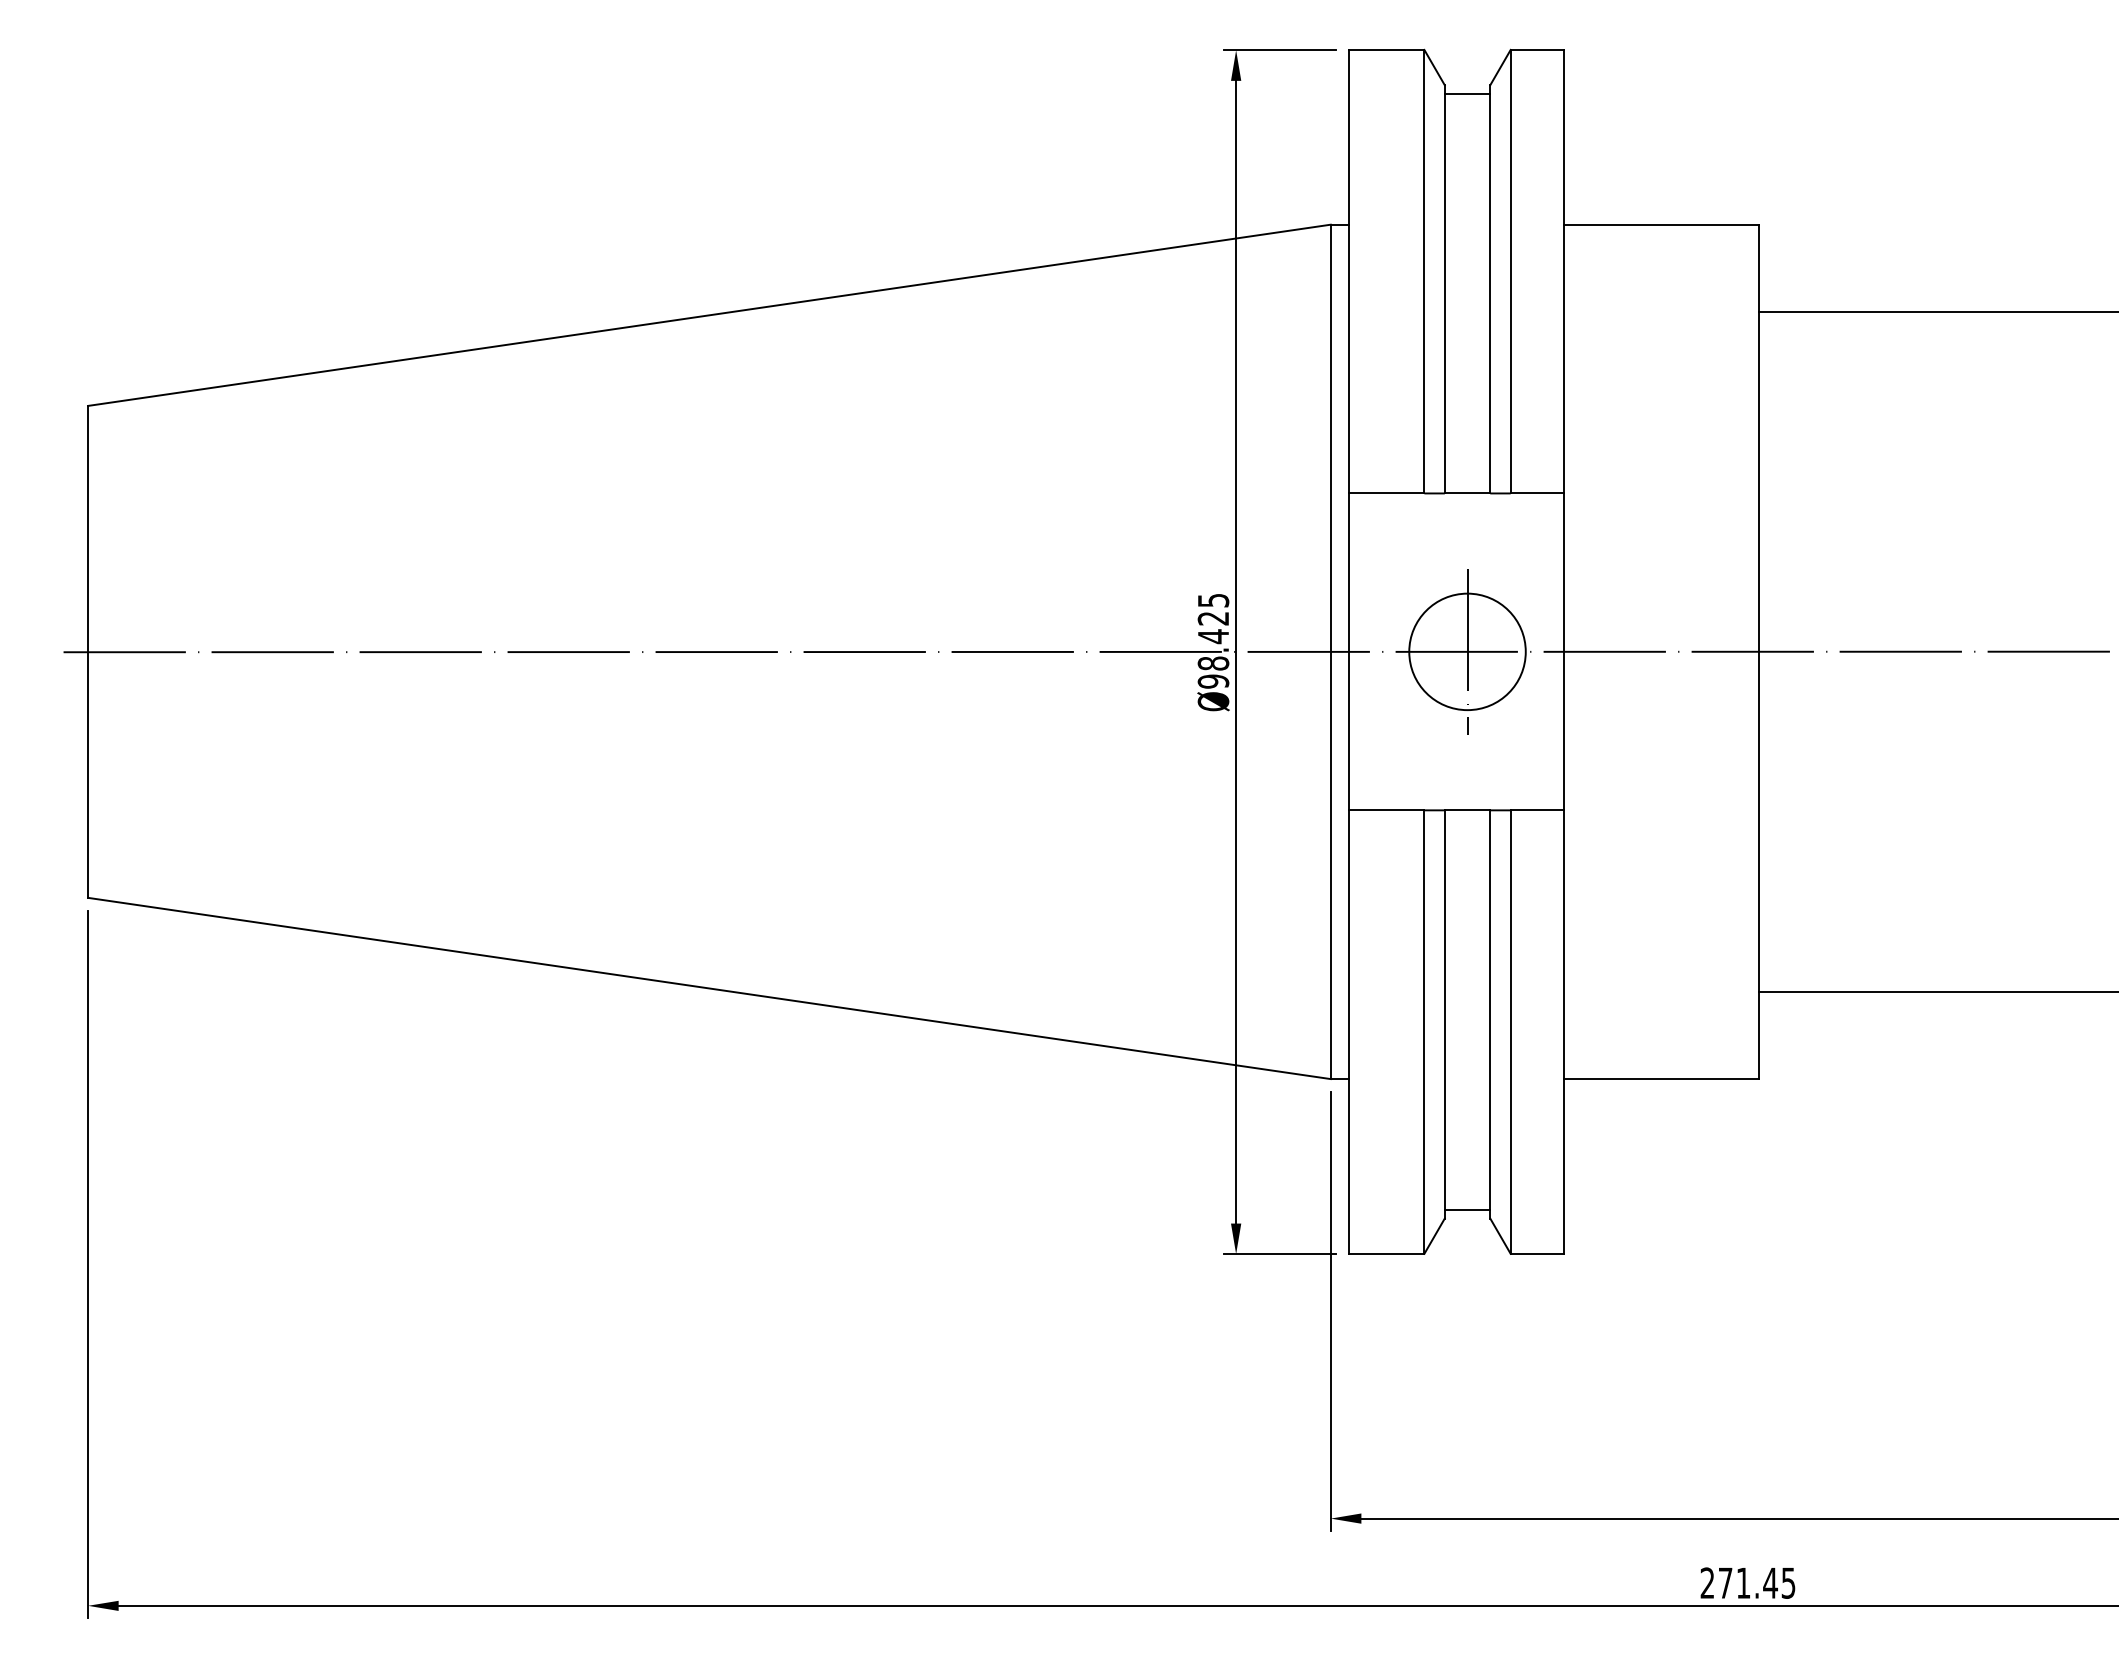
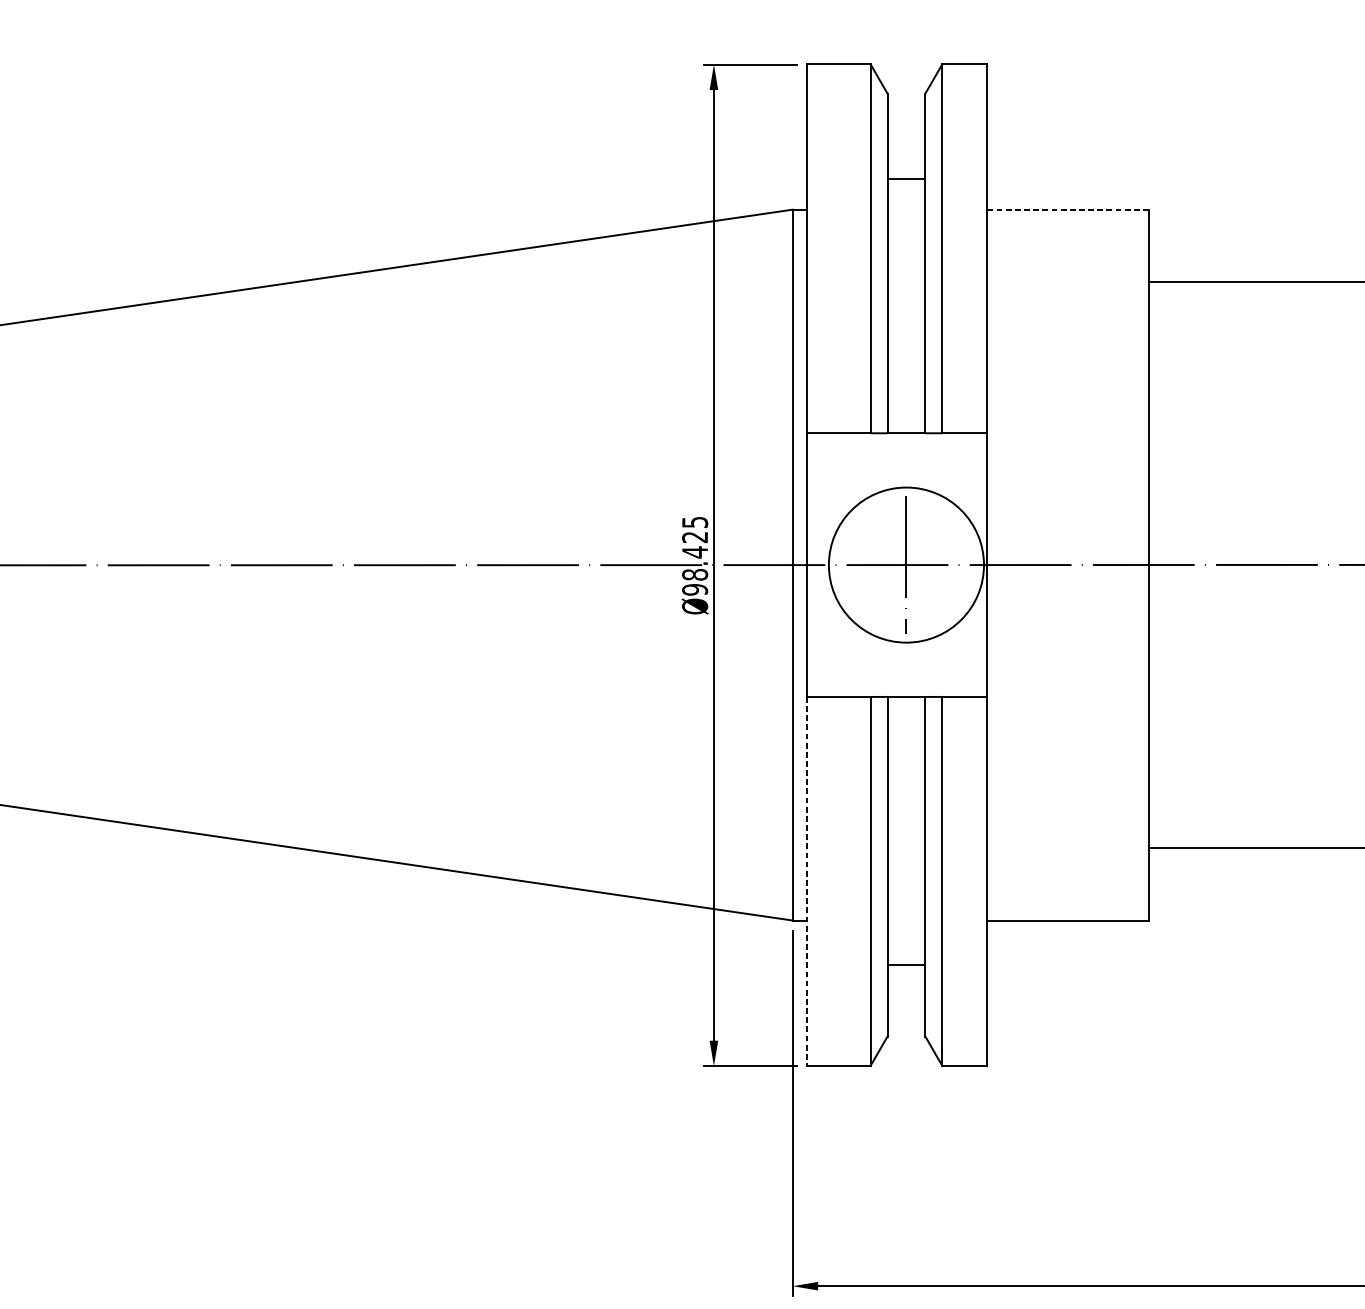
line: (1467, 93) -> (906, 178), moved
line: (1661, 224) -> (1067, 209), solid -> dashed
circle: (1467, 651) -> (906, 564), size x1.6
line: (1348, 1032) -> (807, 881), solid -> dashed
line: (1467, 1210) -> (906, 964), moved

